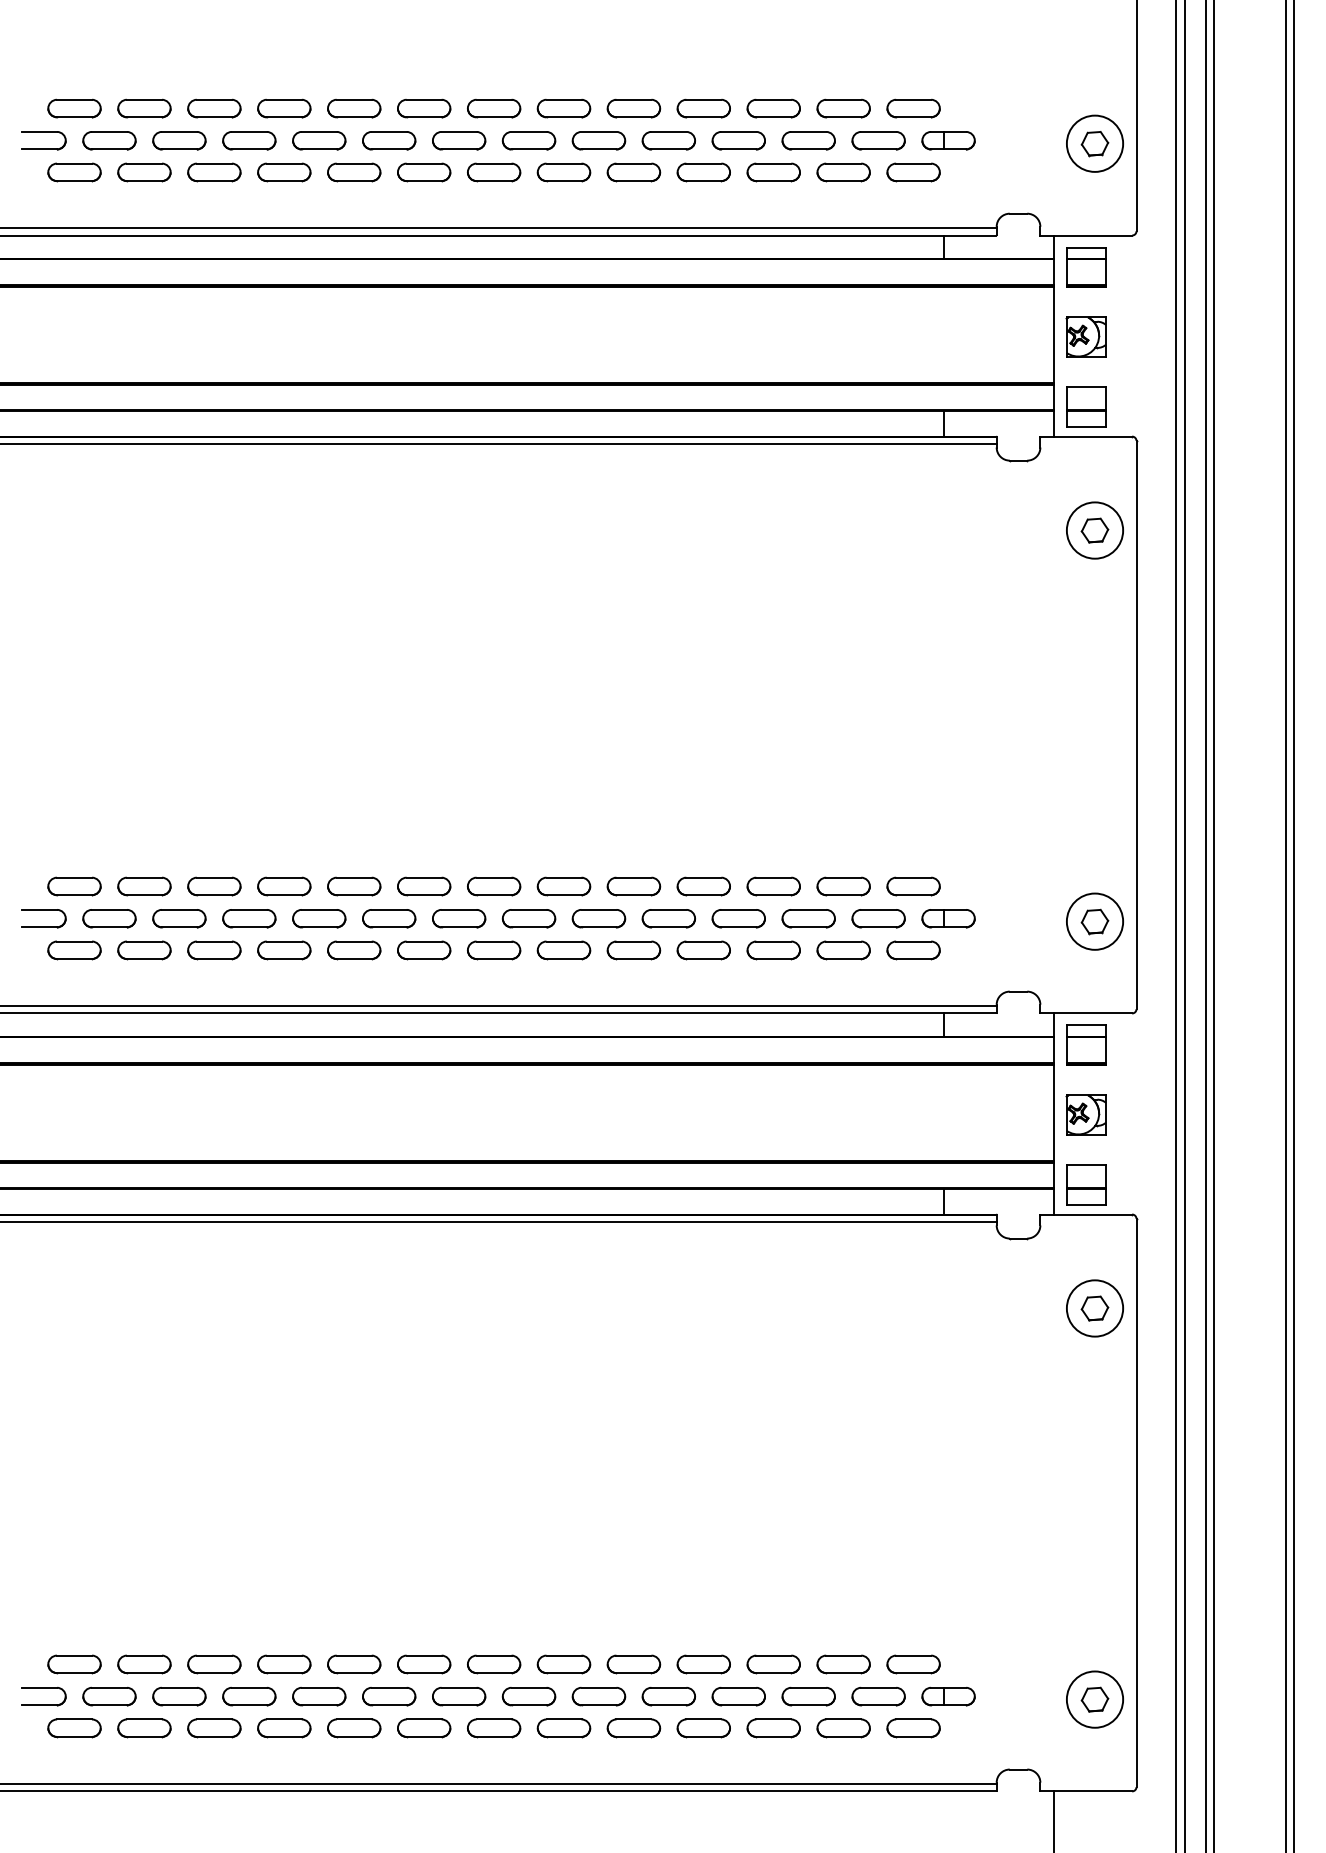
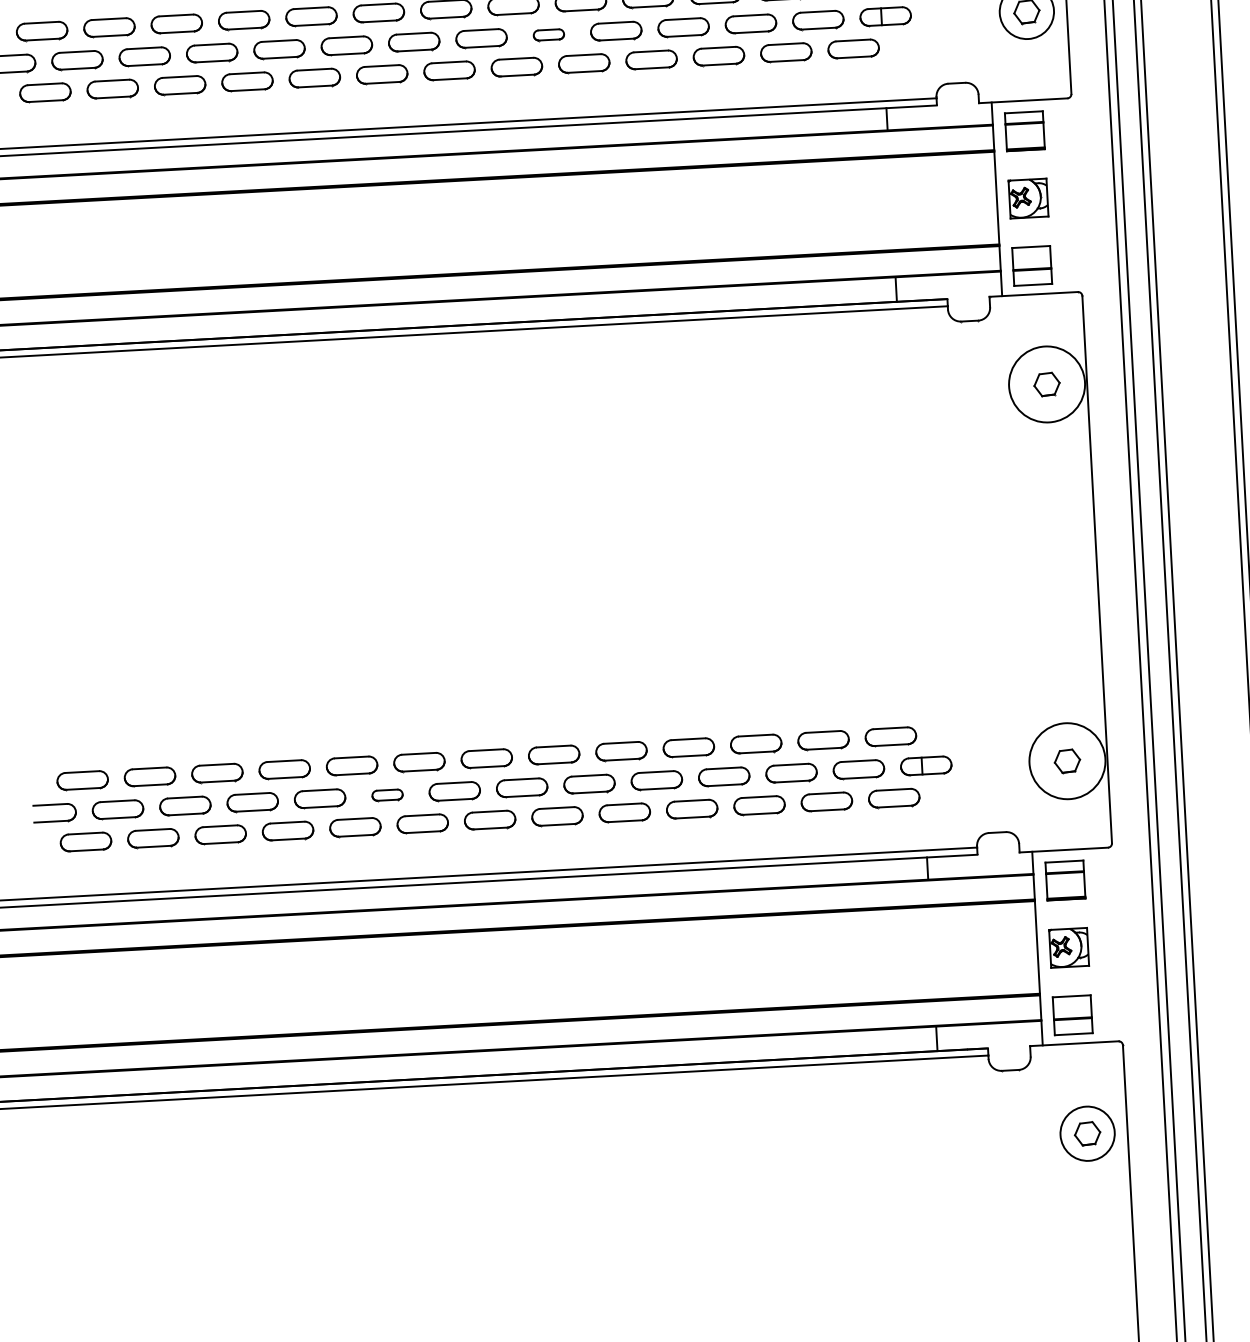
part: (598, 140) -> (548, 34), size x0.6
circle: (1094, 530) -> (1046, 384), size x1.4
part: (389, 918) -> (387, 794), size x0.6
circle: (1094, 921) -> (1066, 761), size x1.4

